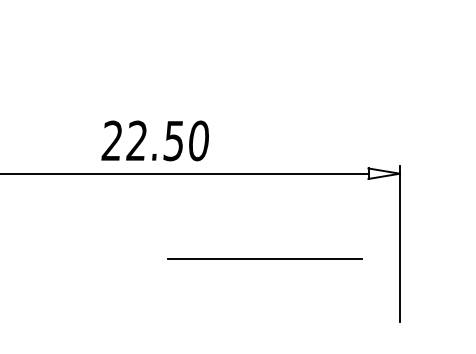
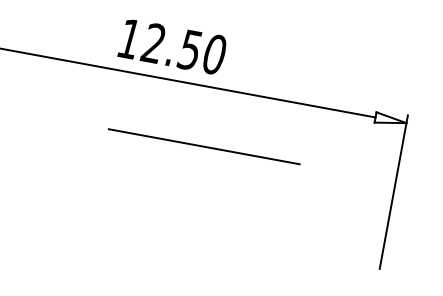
text: (111, 140) -> (128, 38), 22.50 -> 12.50
line: (264, 258) -> (203, 145), moved

